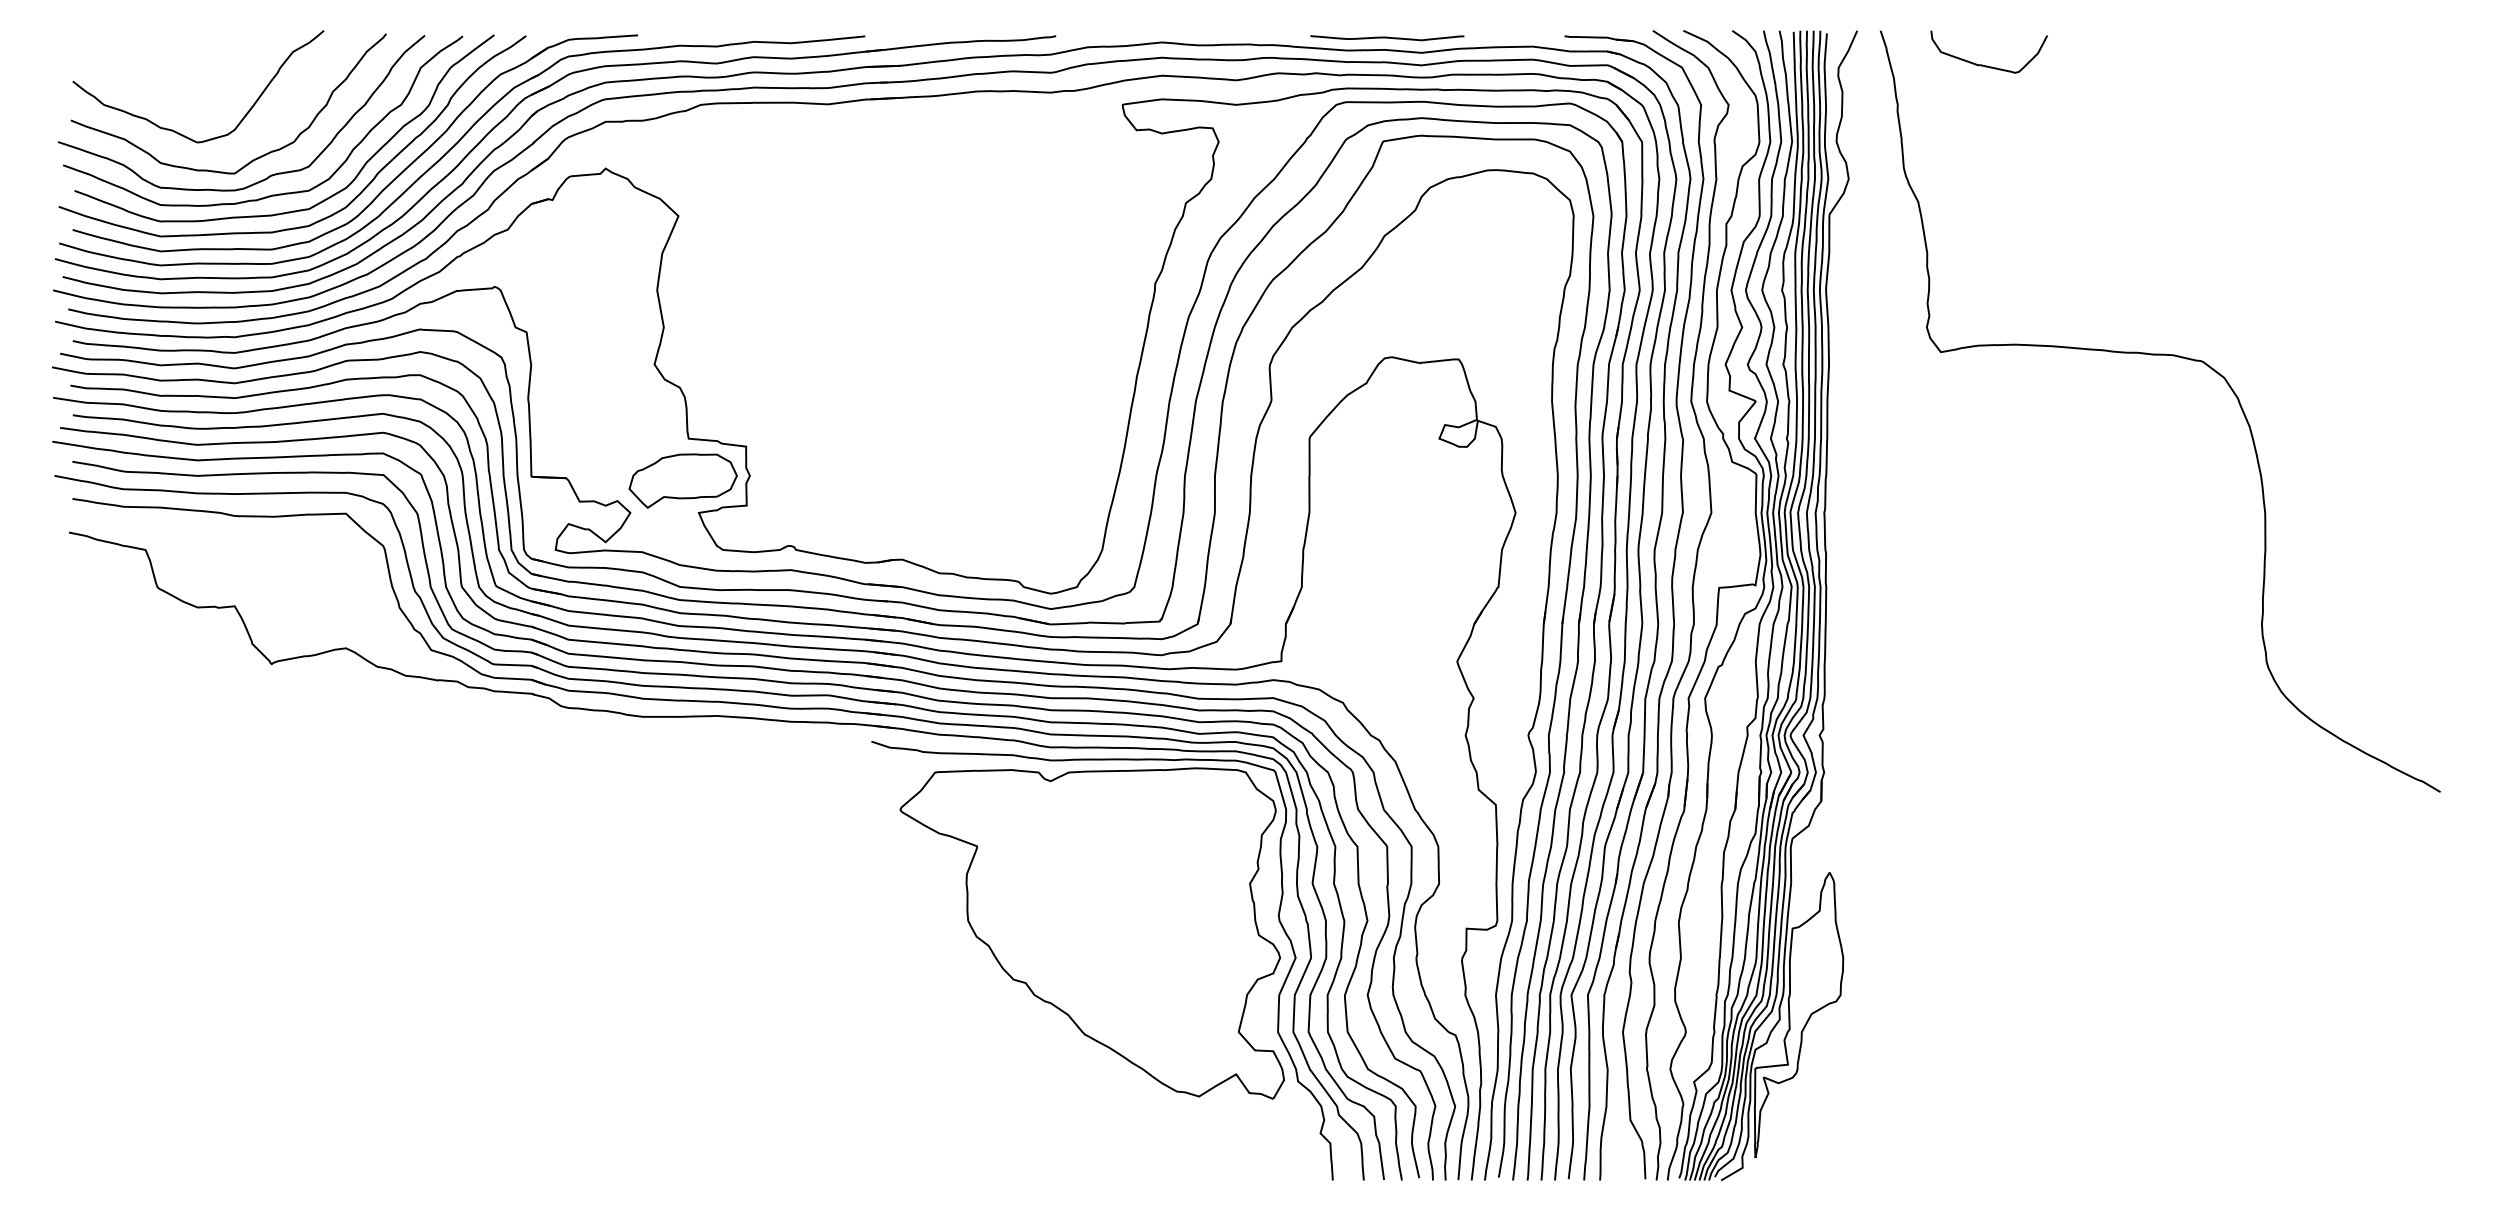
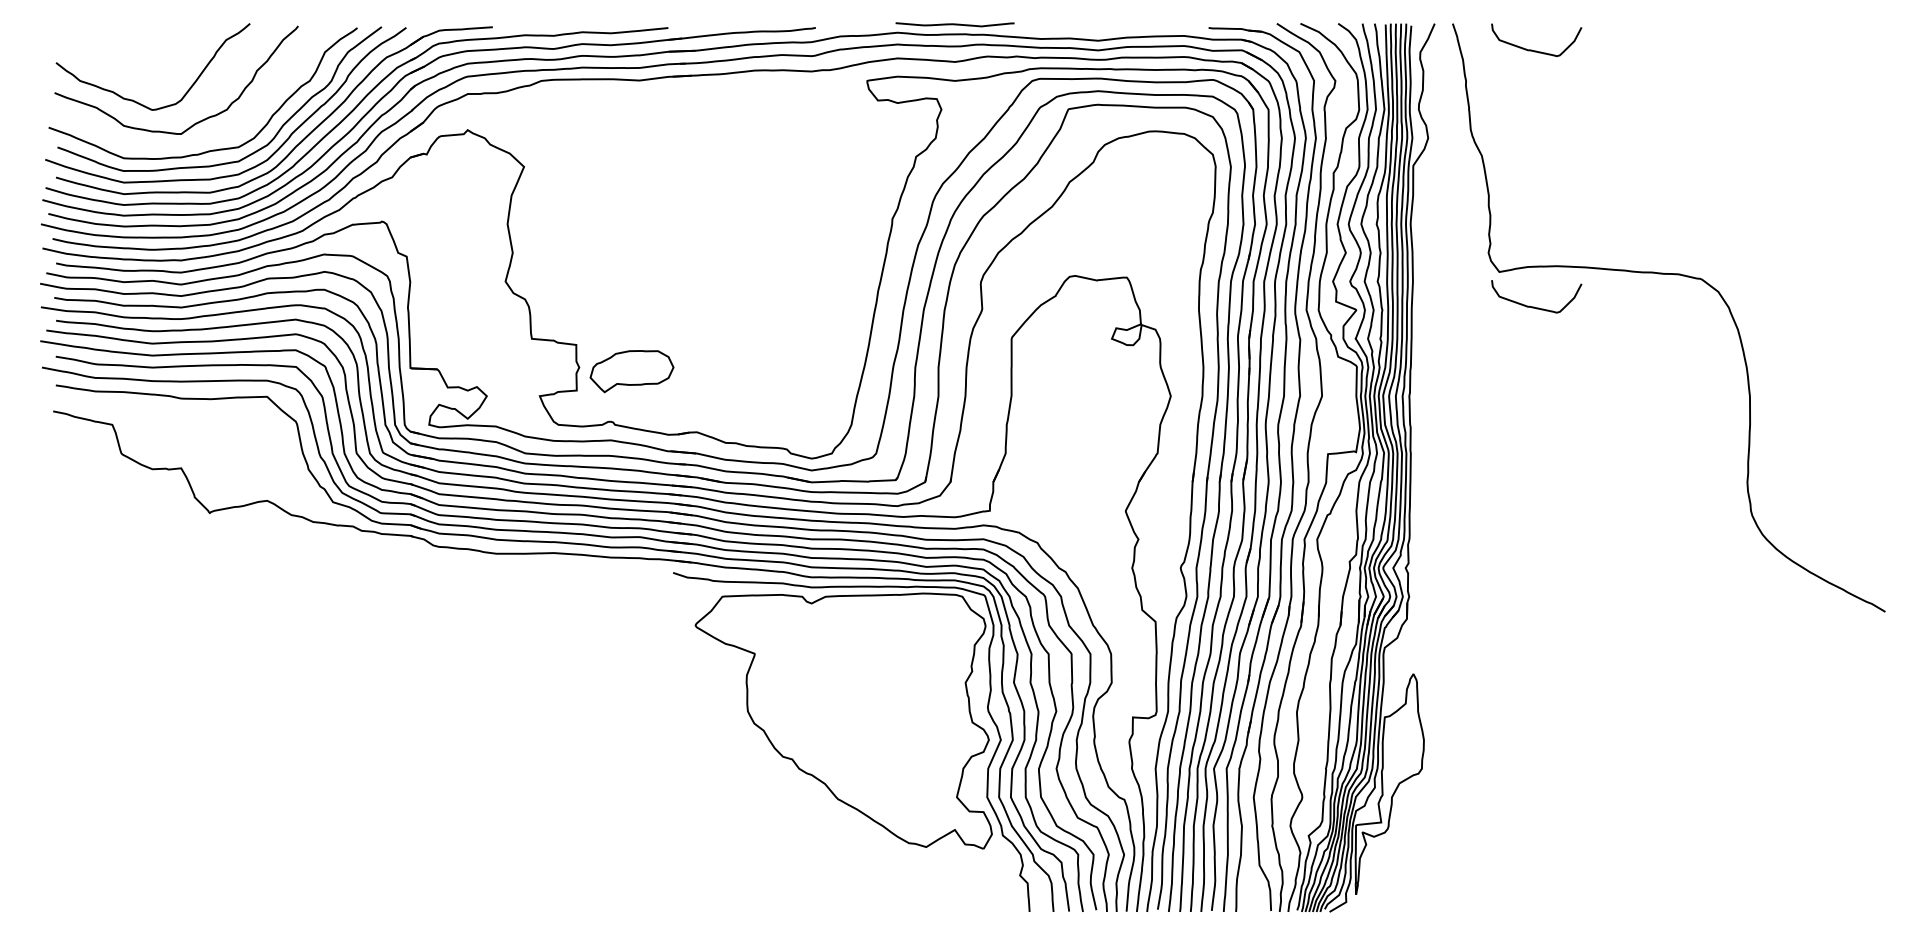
curve: (1387, 38) -> (955, 25), moved
curve: (271, 174) -> (209, 134), removed
curve: (1983, 396) -> (1532, 306), added
part: (682, 480) -> (631, 371), moved

